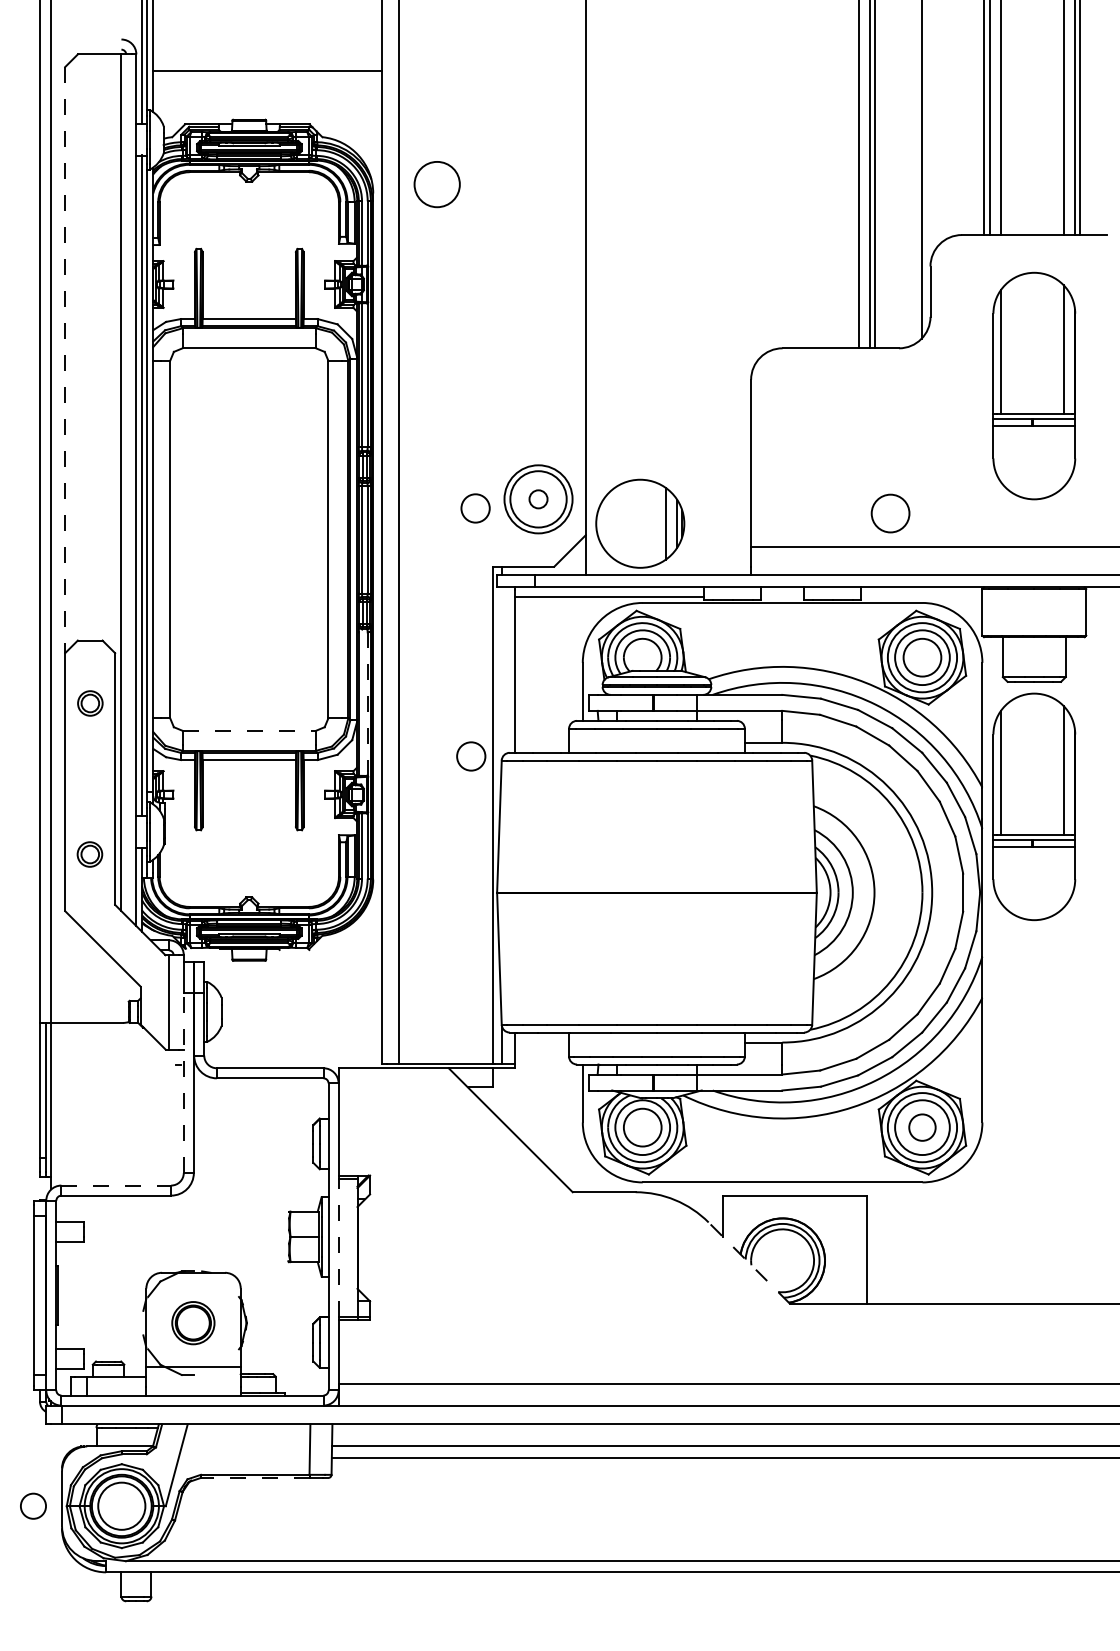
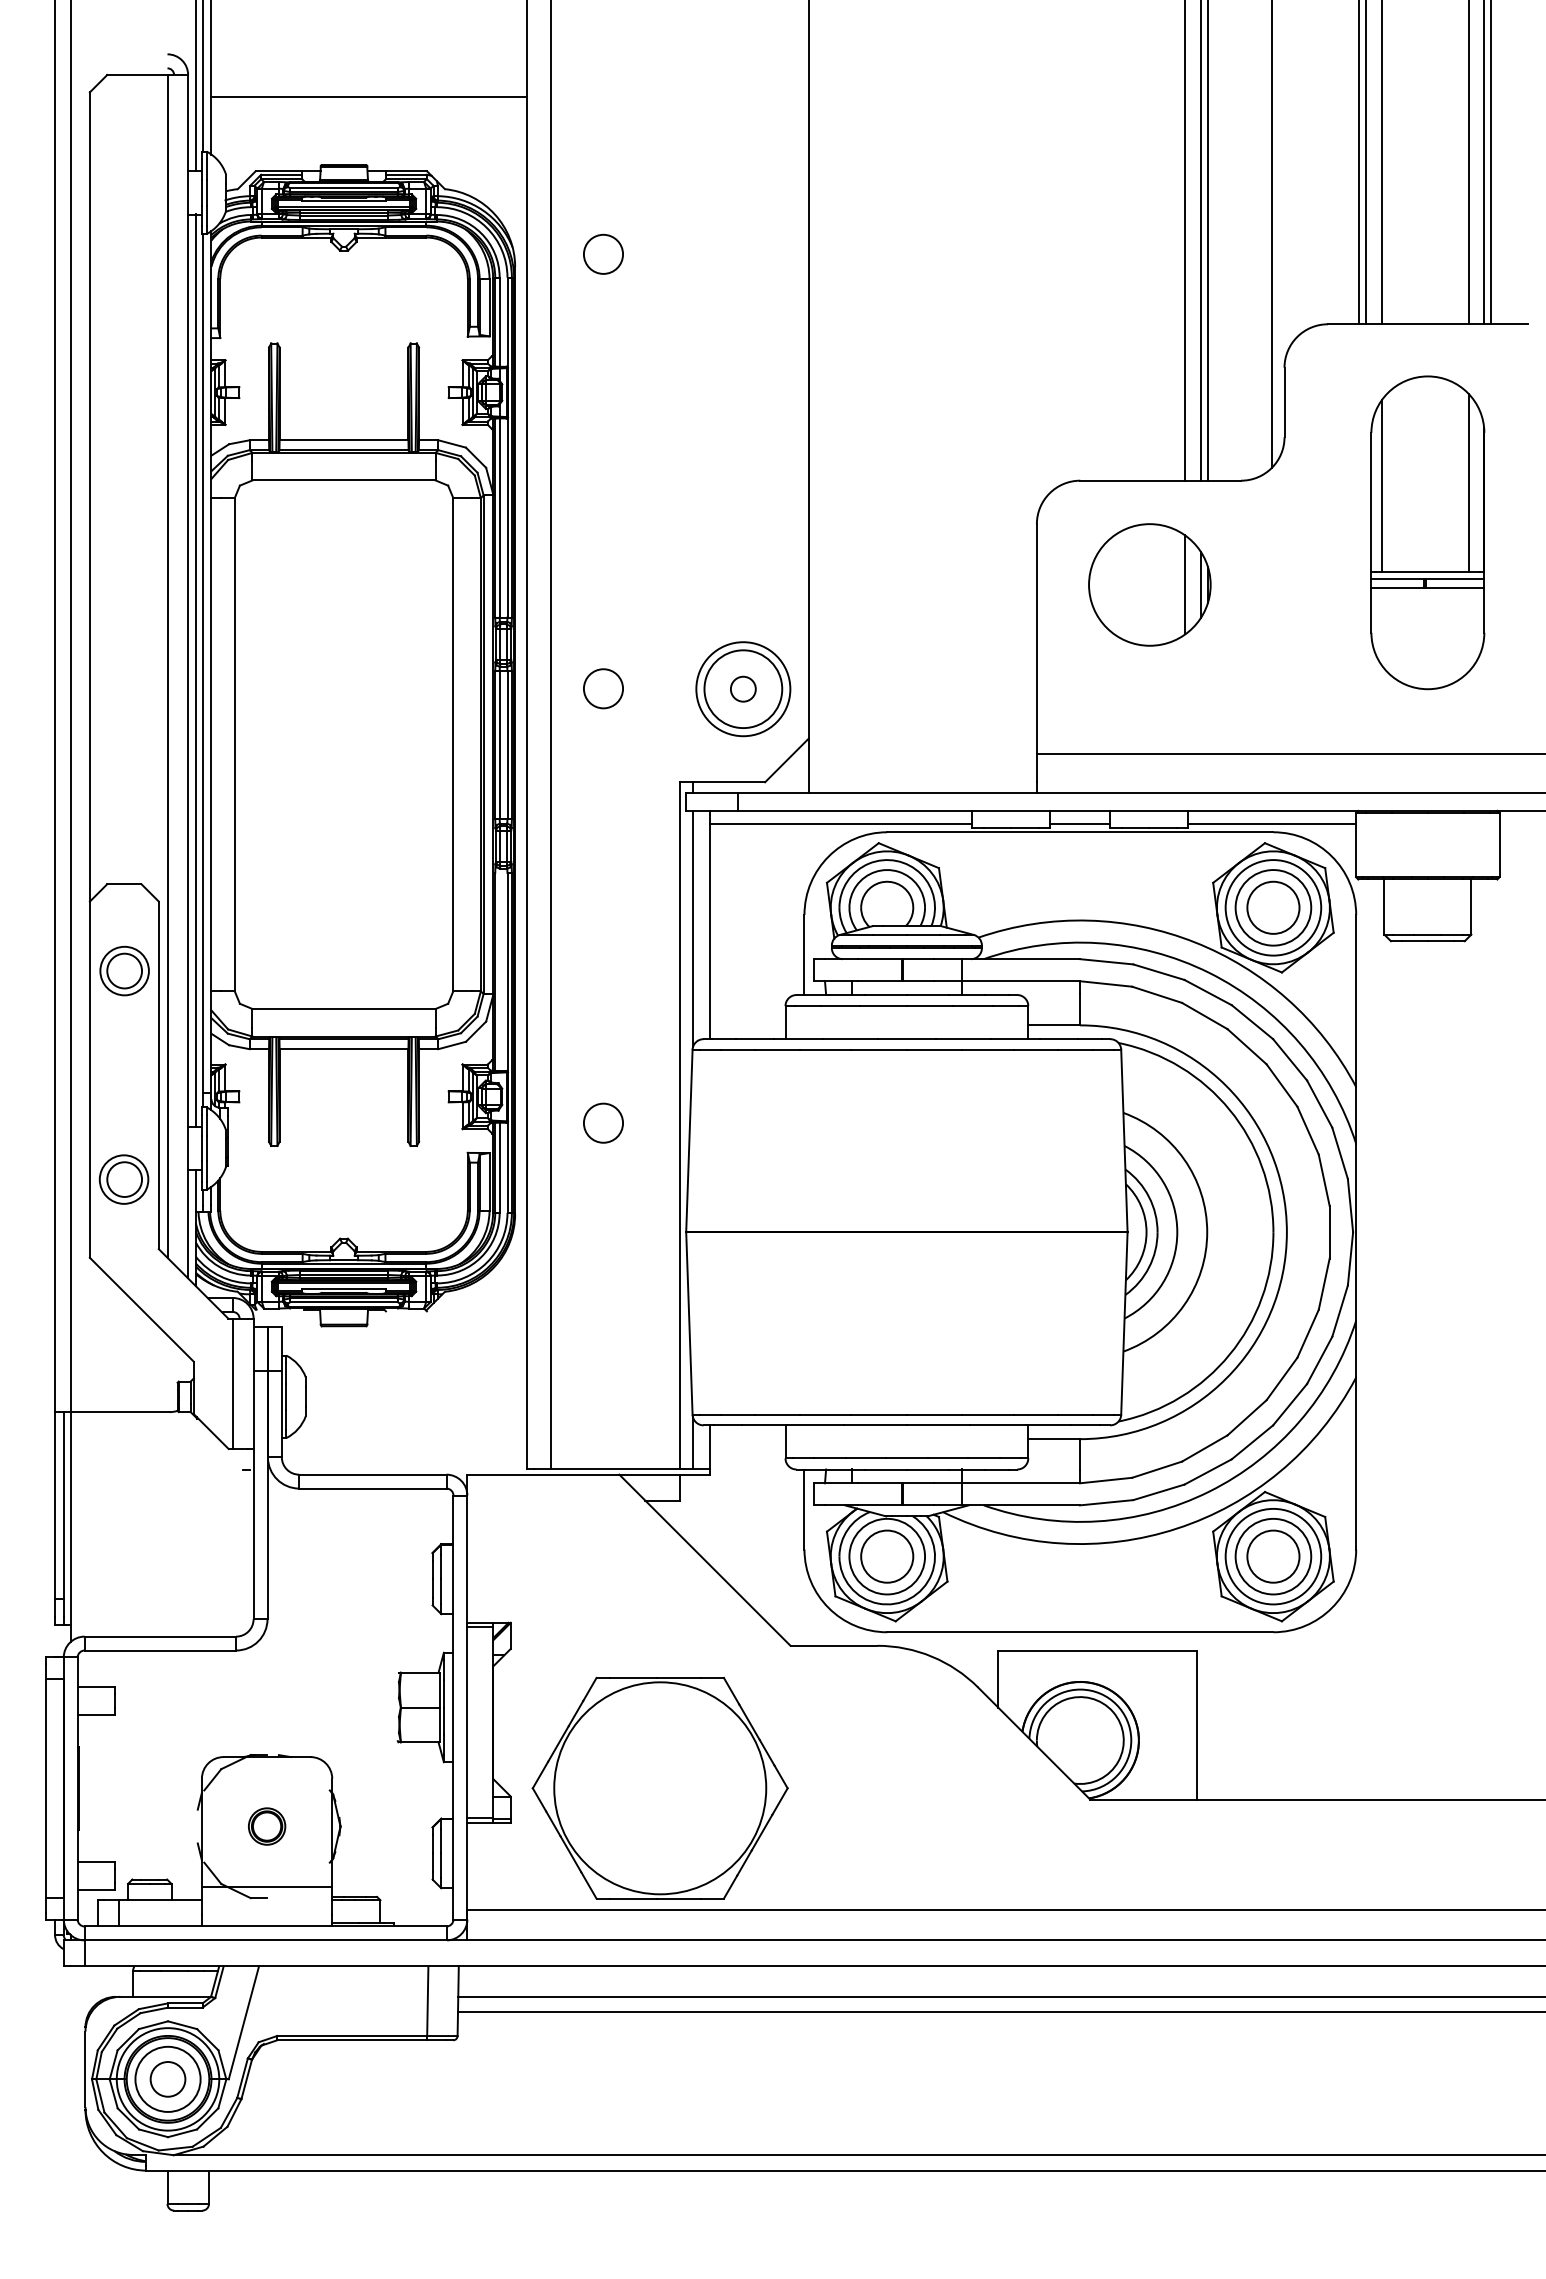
circle: (437, 183) -> (603, 253), size x0.62
line: (64, 359) -> (89, 496), dashed -> solid
circle: (475, 508) -> (603, 688), moved
circle: (890, 513) -> (1229, 708), removed
part: (640, 523) -> (1149, 584), moved
line: (782, 596) -> (1080, 823), added
line: (921, 596) -> (1272, 823), added
line: (501, 672) -> (692, 928), added
part: (90, 703) -> (124, 970), size x1.43
line: (367, 703) -> (507, 971), dashed -> solid
line: (249, 730) -> (344, 1008), dashed -> solid
circle: (471, 755) -> (603, 1122), moved
part: (1034, 806) -> (1427, 1113), removed
part: (89, 854) -> (123, 1179), size x1.43
line: (183, 1082) -> (253, 1494), dashed -> solid
circle: (922, 1127) -> (1273, 1556), size x1.43
line: (116, 1185) -> (160, 1636), dashed -> solid
line: (338, 1247) -> (467, 1722), dashed -> solid
line: (748, 1262) -> (1033, 1743), dashed -> solid
part: (477, 1294) -> (659, 1787), added
part: (193, 1323) -> (267, 1826), size x0.62
line: (255, 1478) -> (352, 2040), dashed -> solid
circle: (33, 1506) -> (167, 2079), moved

